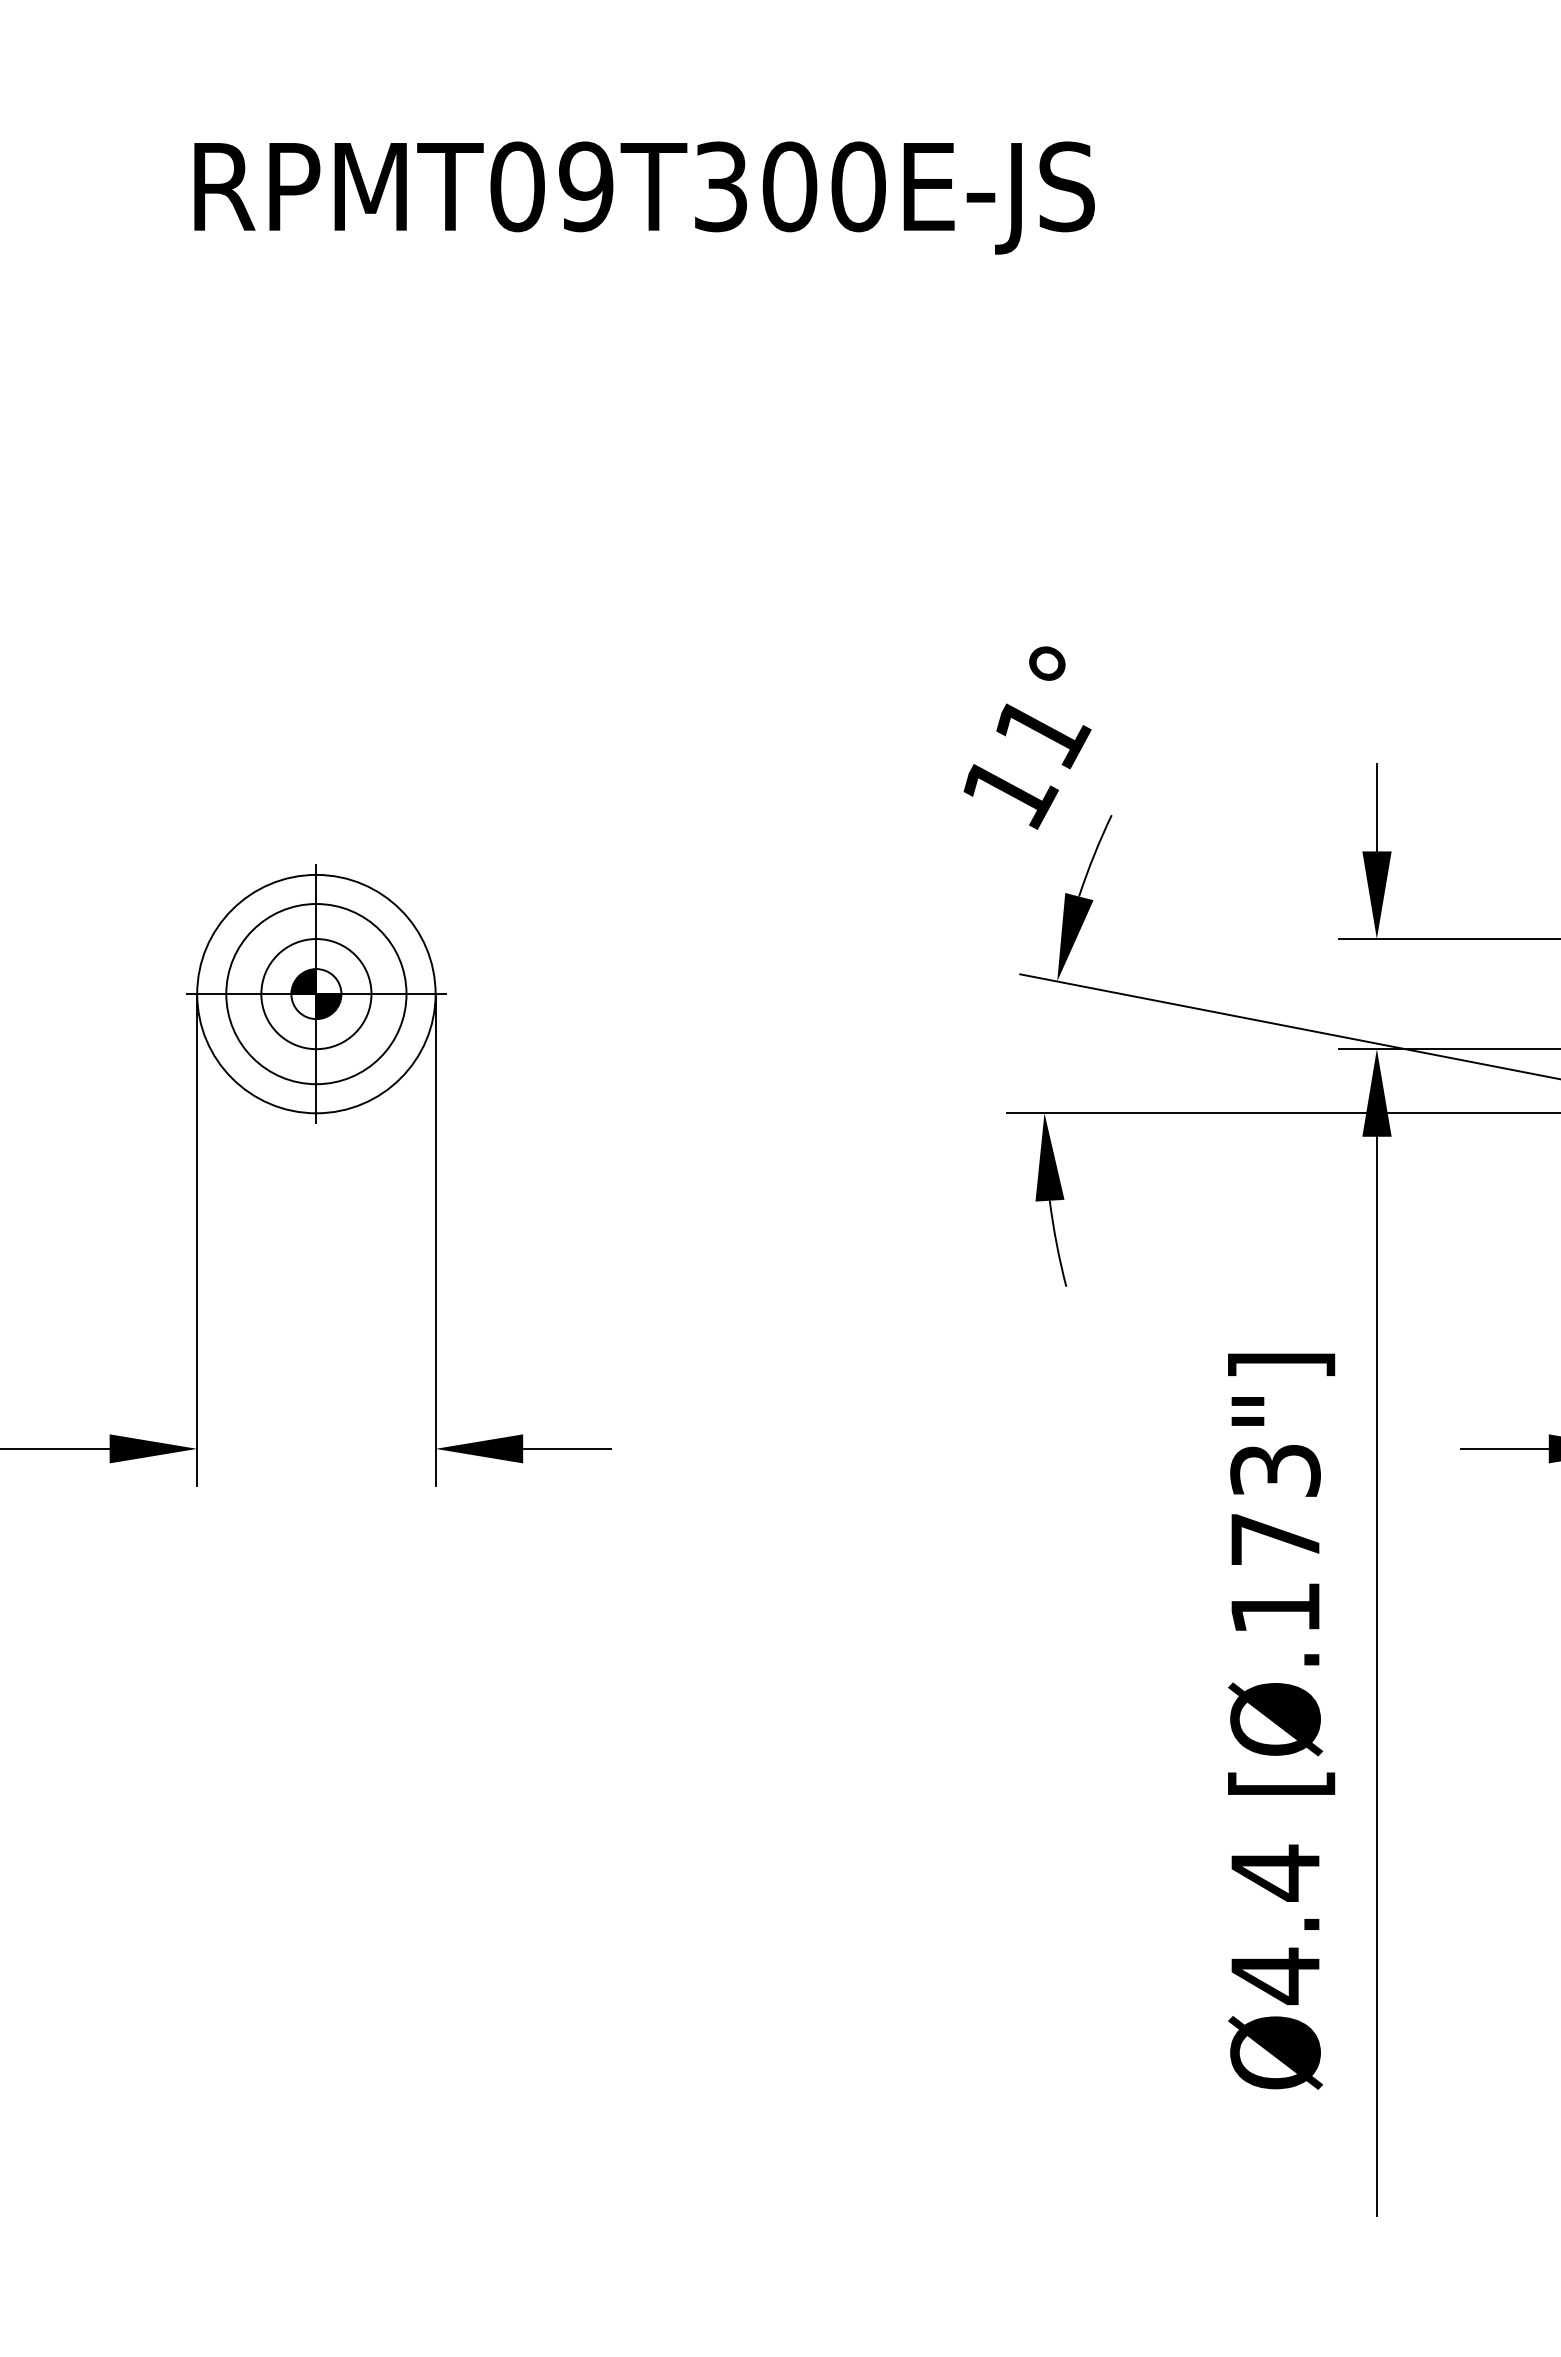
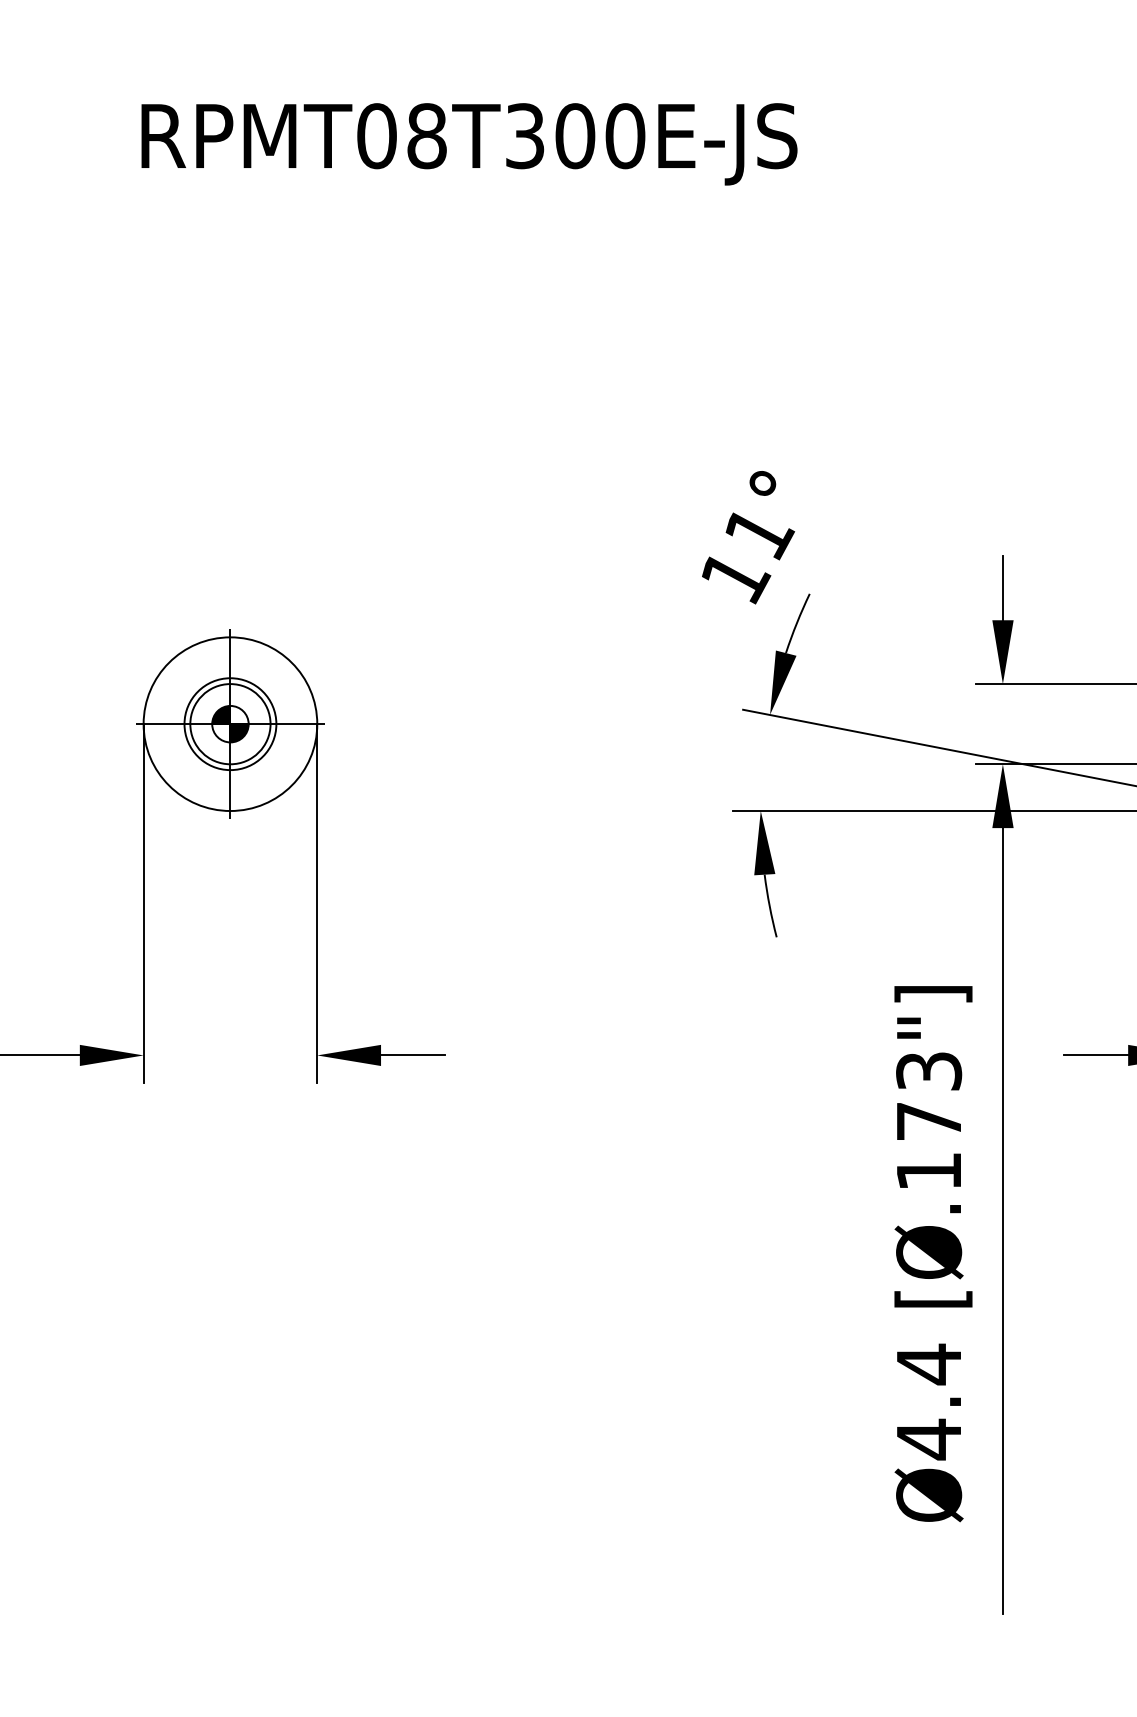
text: (586, 186) -> (427, 135), RPMT09T300E-JS -> RPMT08T300E-JS
circle: (316, 994) -> (230, 724), size x0.7

